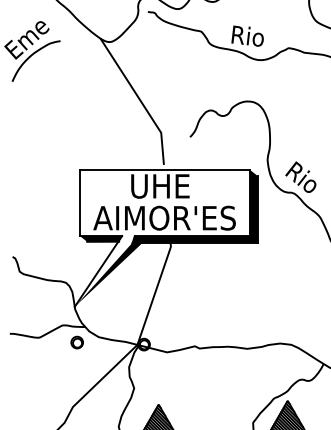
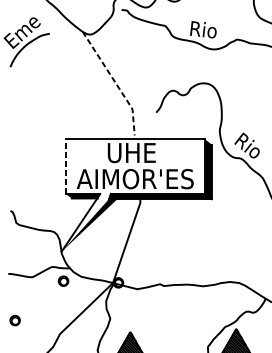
line: (140, 100) -> (115, 82), solid -> dashed
line: (80, 202) -> (66, 166), solid -> dashed
part: (17, 390) -> (14, 320), added

